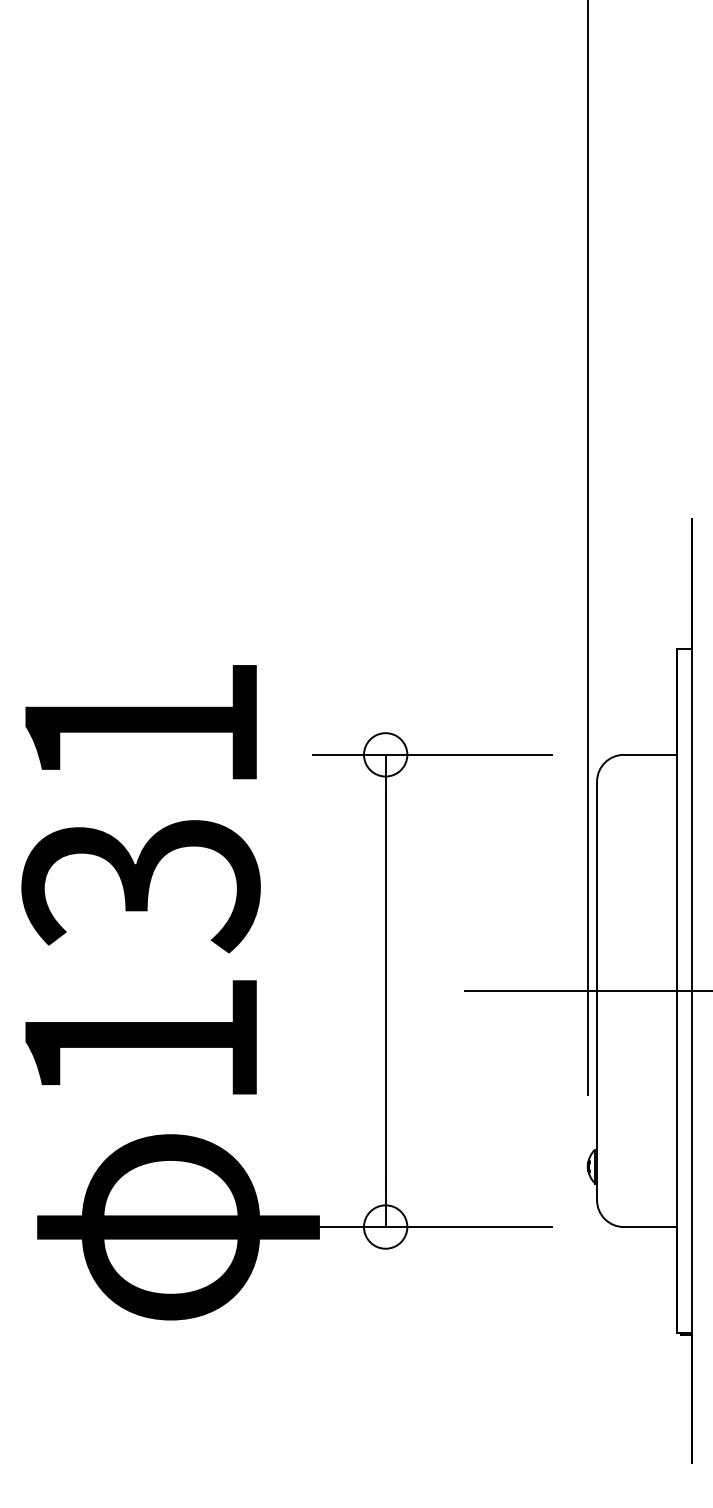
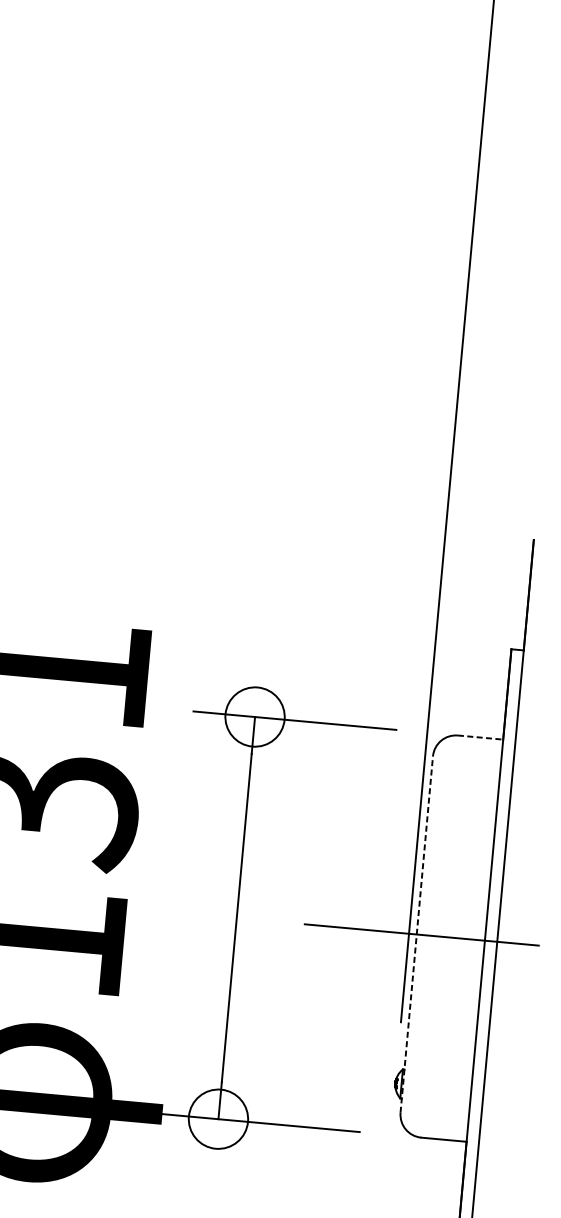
circle: (385, 754) -> (254, 716), size x1.6
line: (650, 754) -> (480, 737), solid -> dashed
line: (597, 990) -> (417, 934), solid -> dashed
circle: (385, 1226) -> (218, 1118), size x1.6

